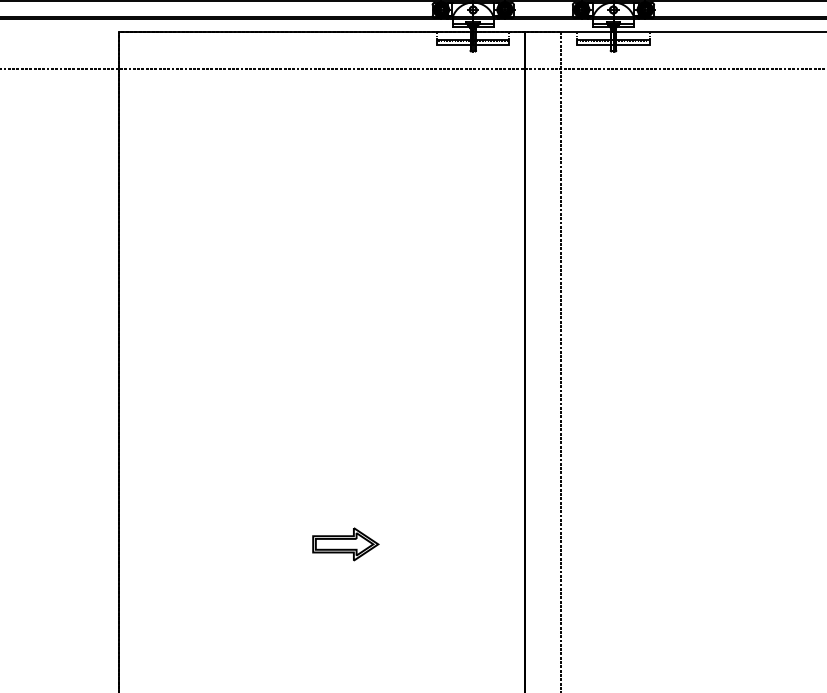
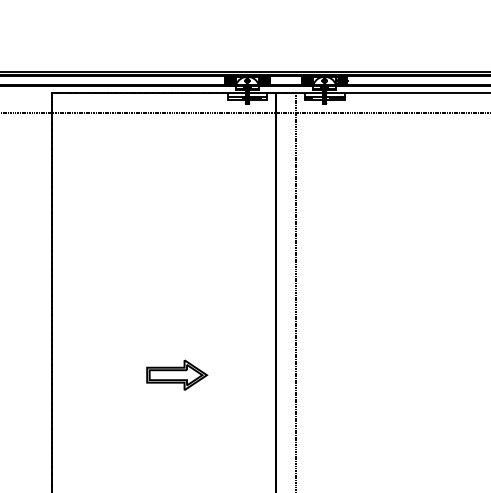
part: (346, 543) -> (177, 374), size x1.67

